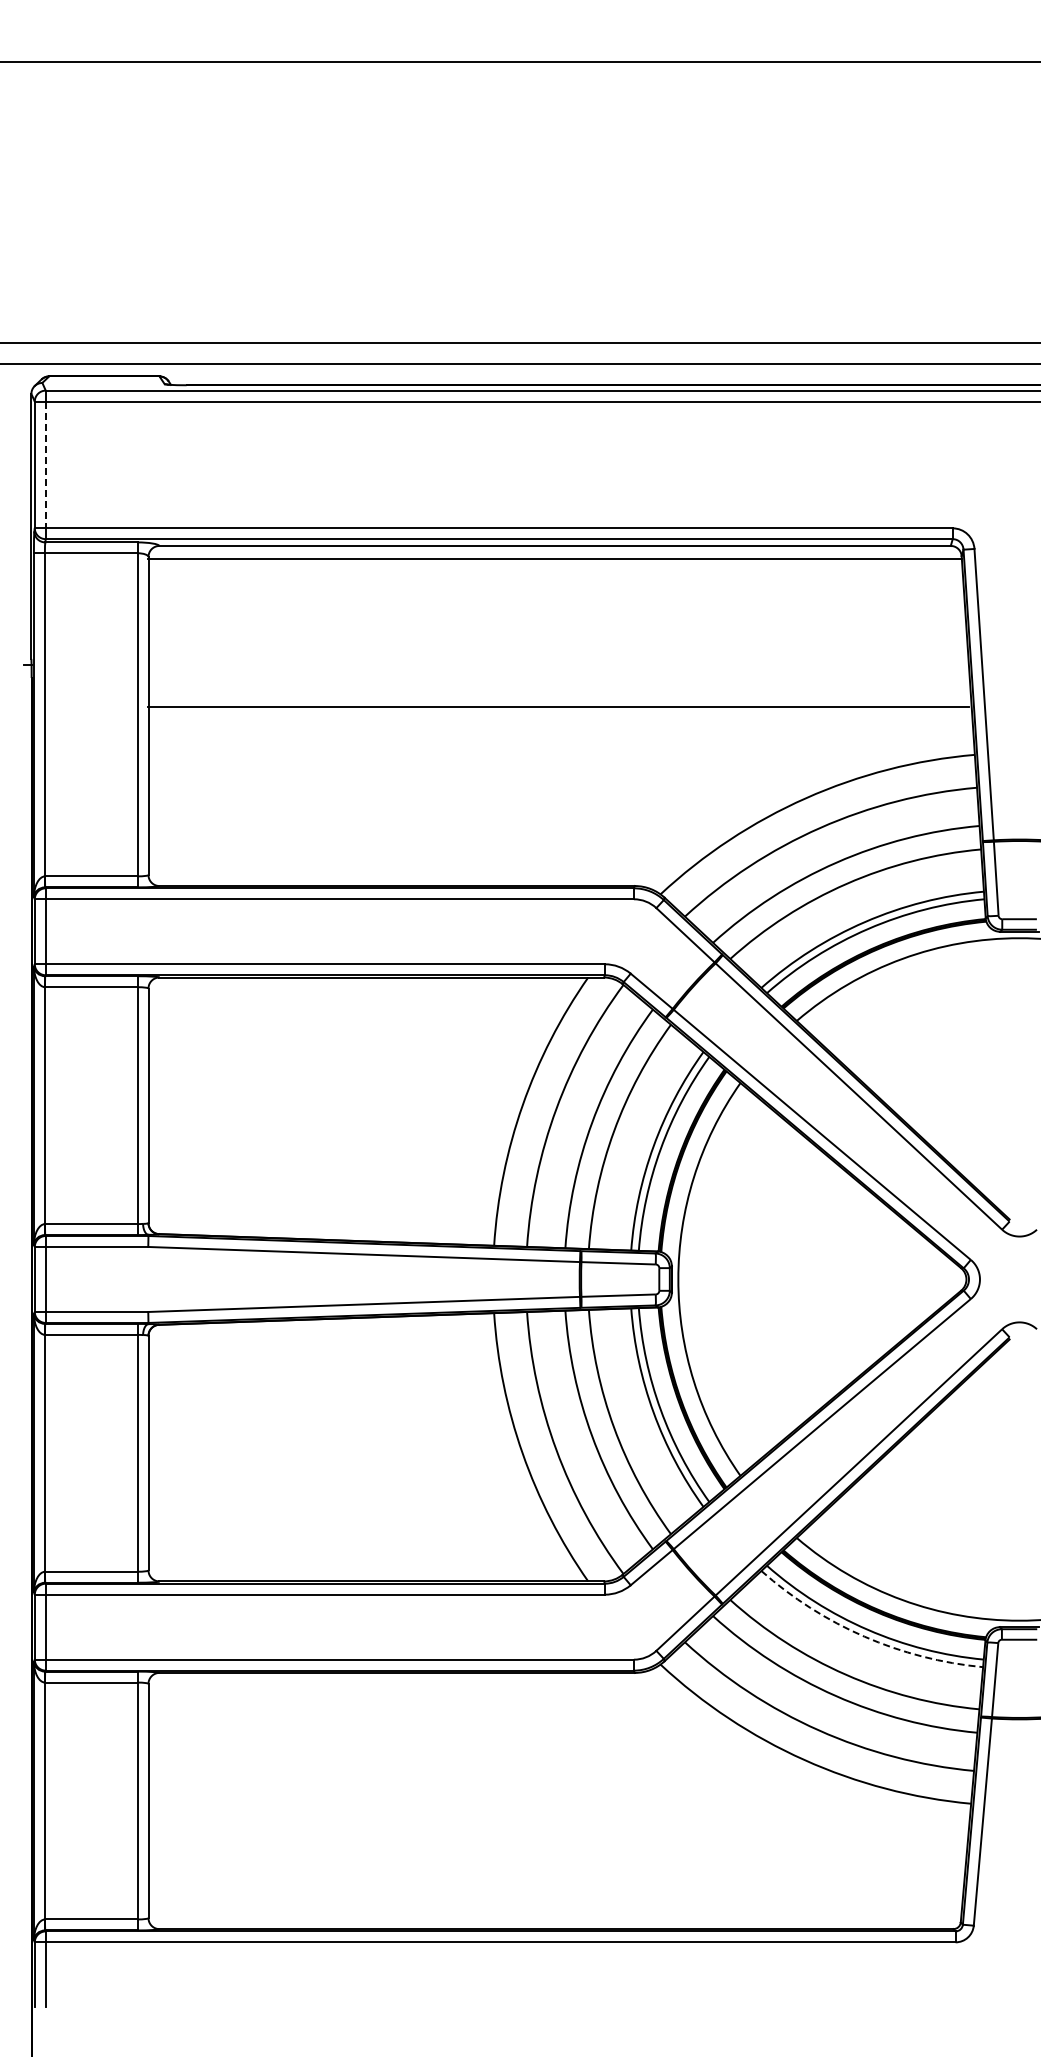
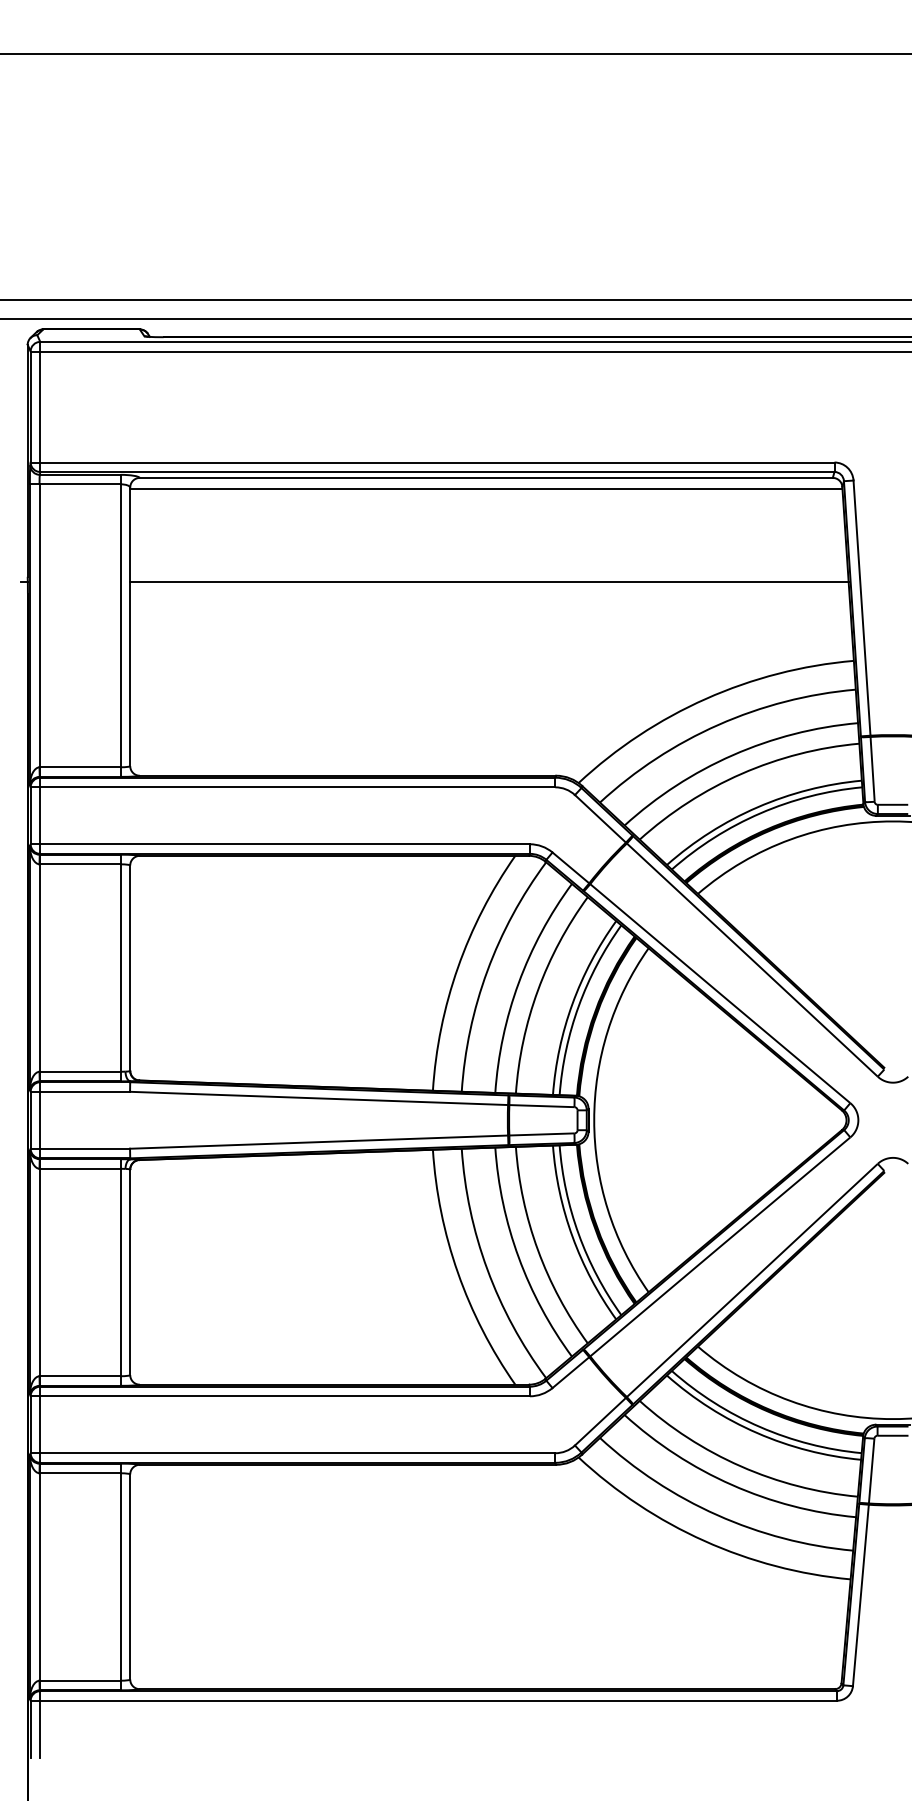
line: (45, 465) -> (40, 407), dashed -> solid
line: (558, 706) -> (489, 581), moved
arc: (864, 1636) -> (757, 1432), dashed -> solid

